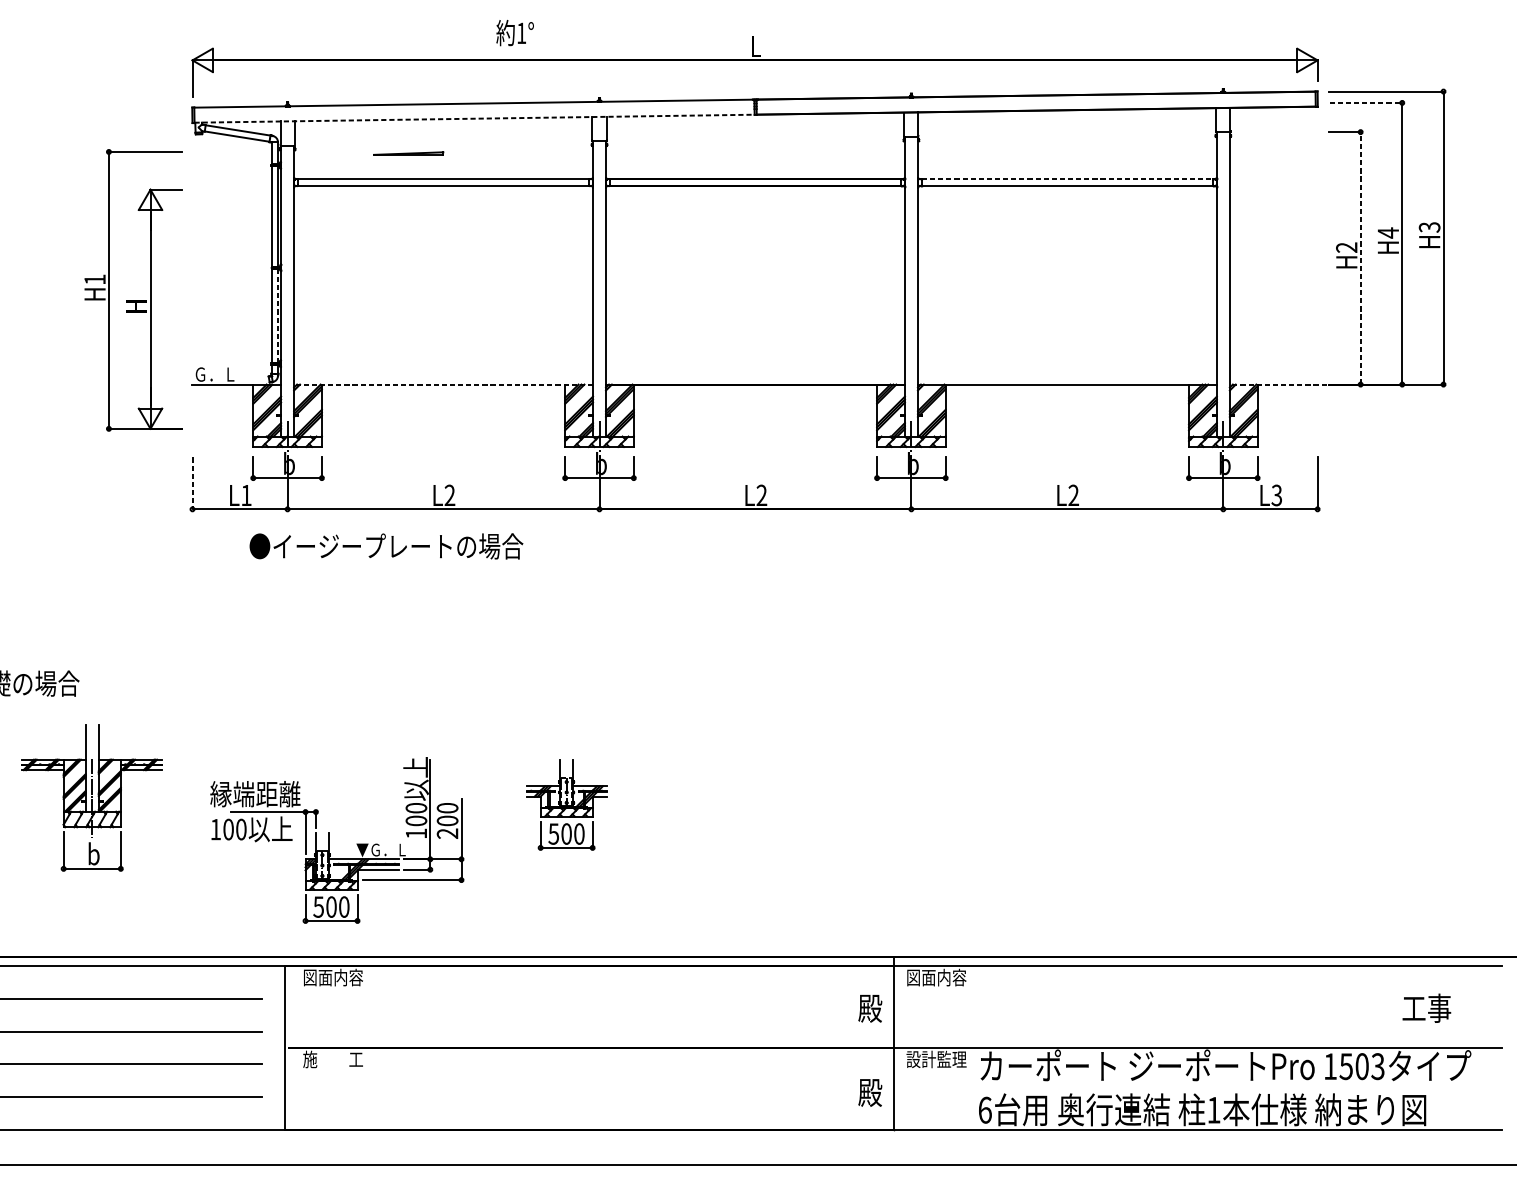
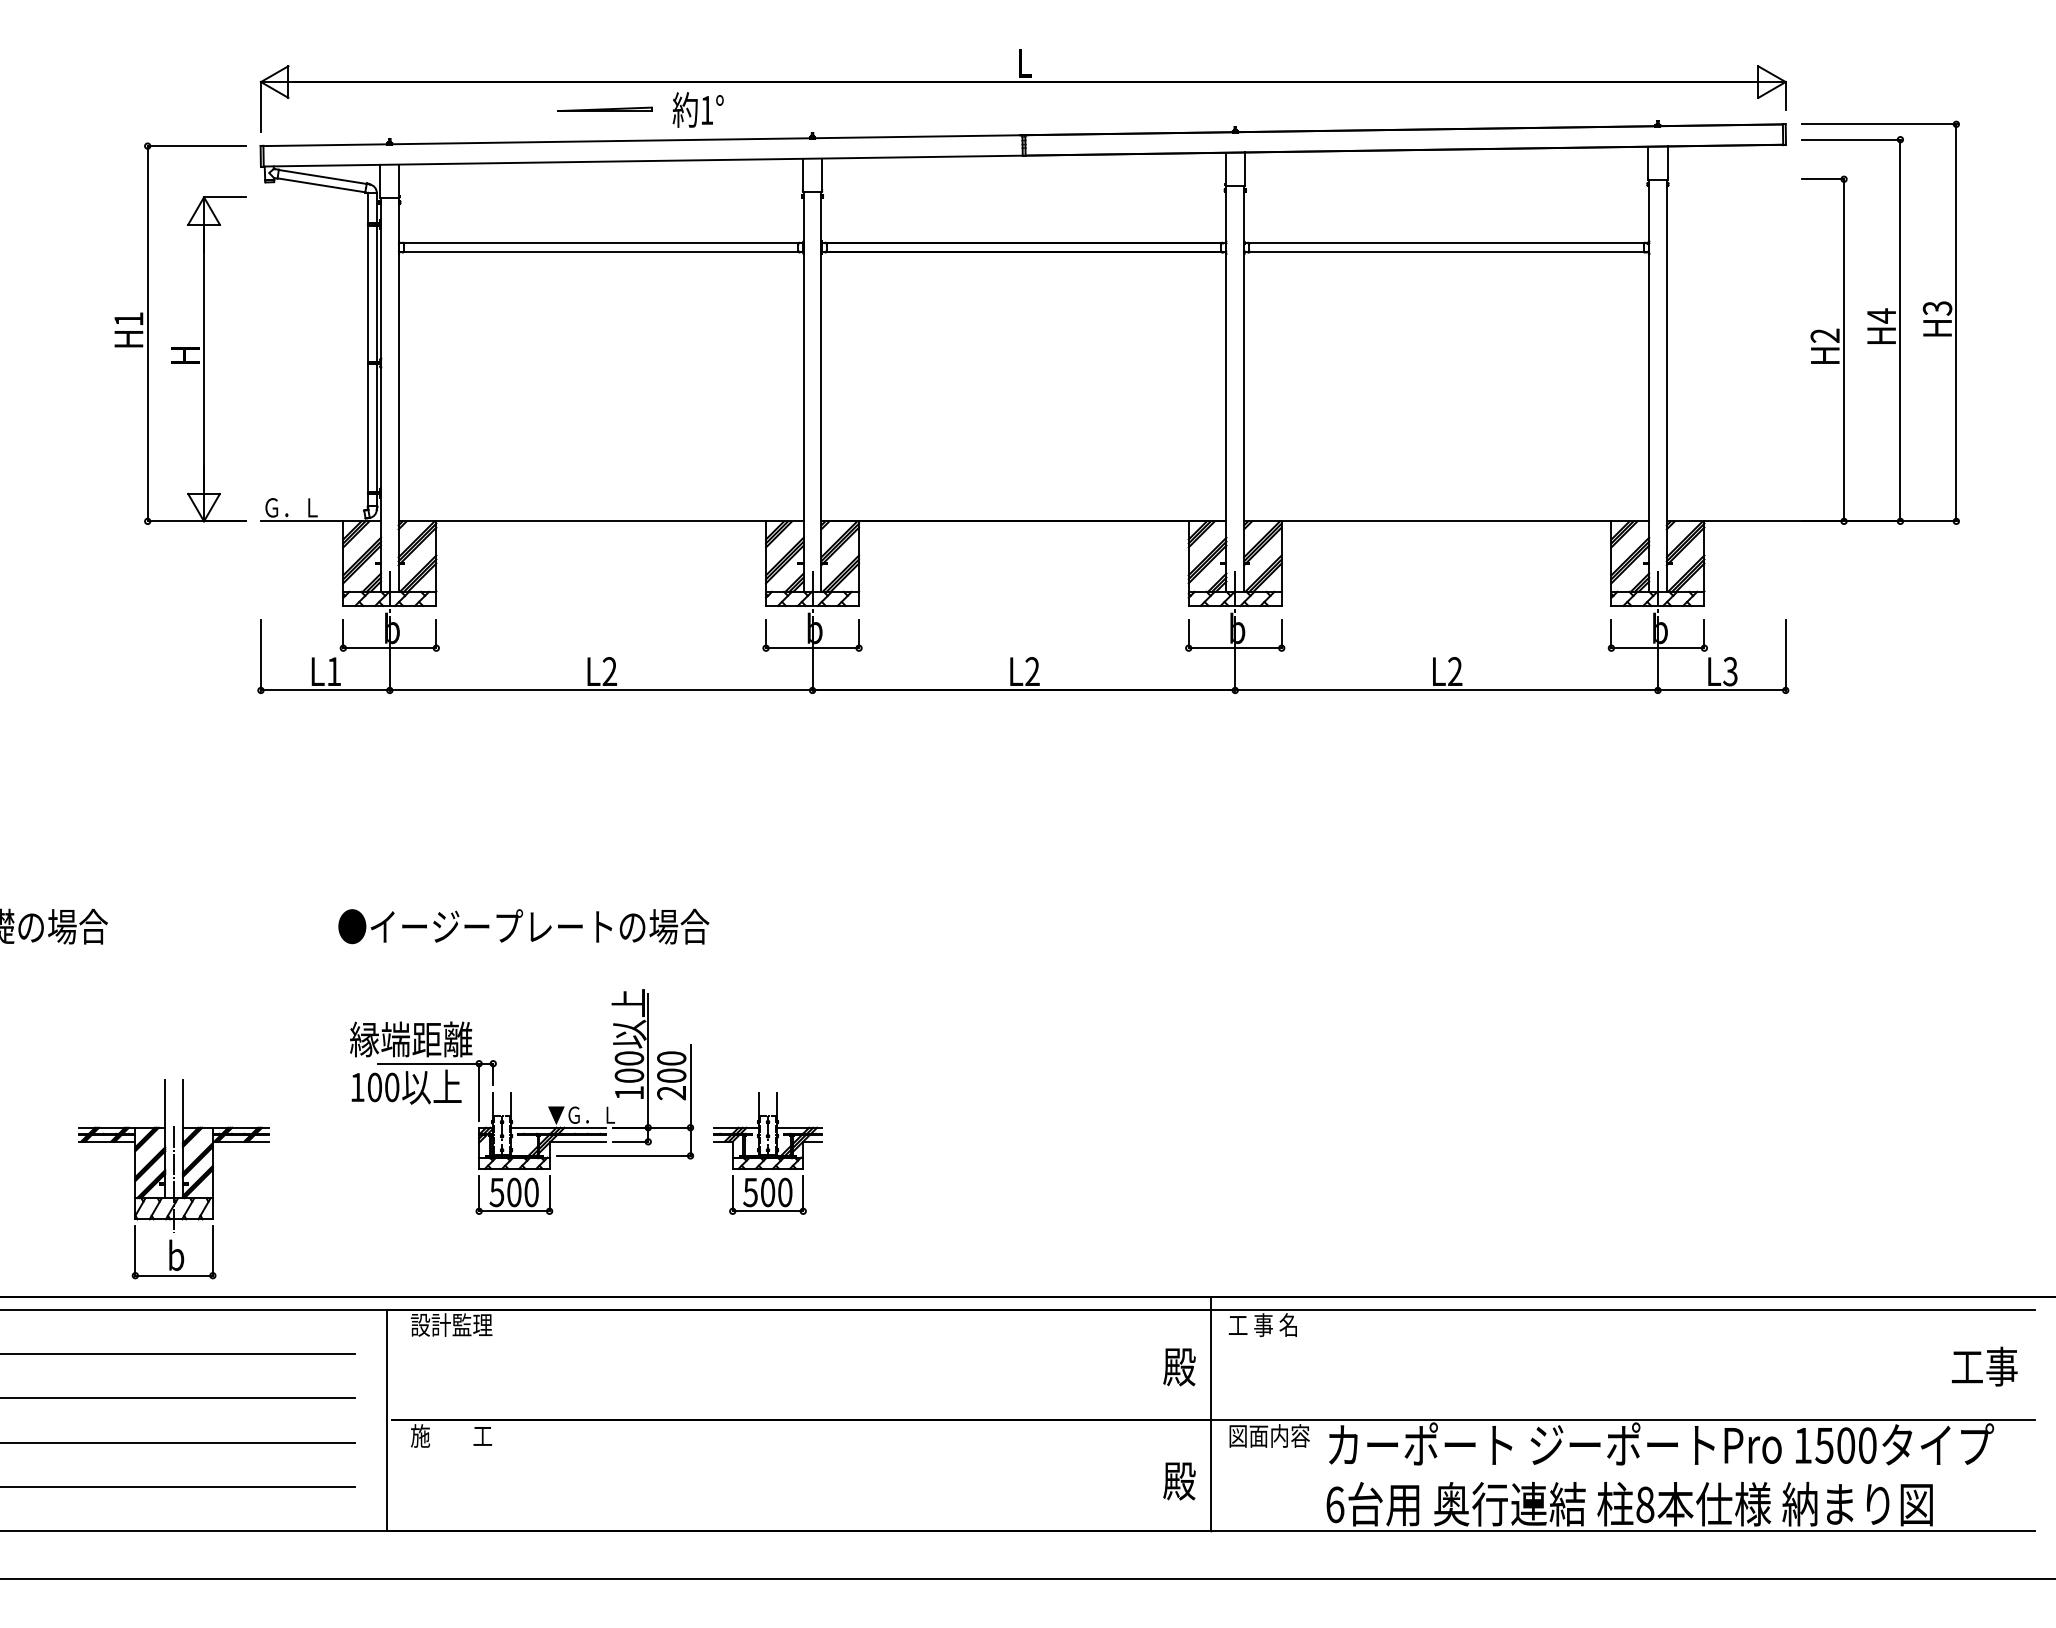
text: (514, 32) -> (697, 109), moved
line: (1366, 102) -> (1851, 139), dashed -> solid
line: (474, 119) -> (643, 161), dashed -> solid
part: (408, 152) -> (604, 108), moved
line: (1068, 179) -> (1447, 243), dashed -> solid
line: (1360, 257) -> (1844, 349), dashed -> solid
part: (133, 300) -> (180, 347), moved
line: (277, 316) -> (376, 428), dashed -> solid
line: (443, 384) -> (601, 521), dashed -> solid
line: (1286, 384) -> (1743, 521), dashed -> solid
line: (192, 483) -> (260, 655), dashed -> solid
text: (386, 546) -> (523, 926), moved
part: (91, 797) -> (173, 1179), moved
part: (566, 805) -> (767, 1153), moved
part: (329, 839) -> (511, 1101), moved
text: (333, 977) -> (451, 1324), 図面内容 -> 設計監理
text: (935, 977) -> (1268, 1324), 図面内容 -> 工 事 名
text: (1426, 1008) -> (1984, 1366), moved
text: (936, 1059) -> (1269, 1435), 設計監理 -> 図面内容
text: (1377, 1066) -> (1867, 1445), 1503 -> 1500
text: (1214, 1110) -> (1645, 1504), 1 -> 8

